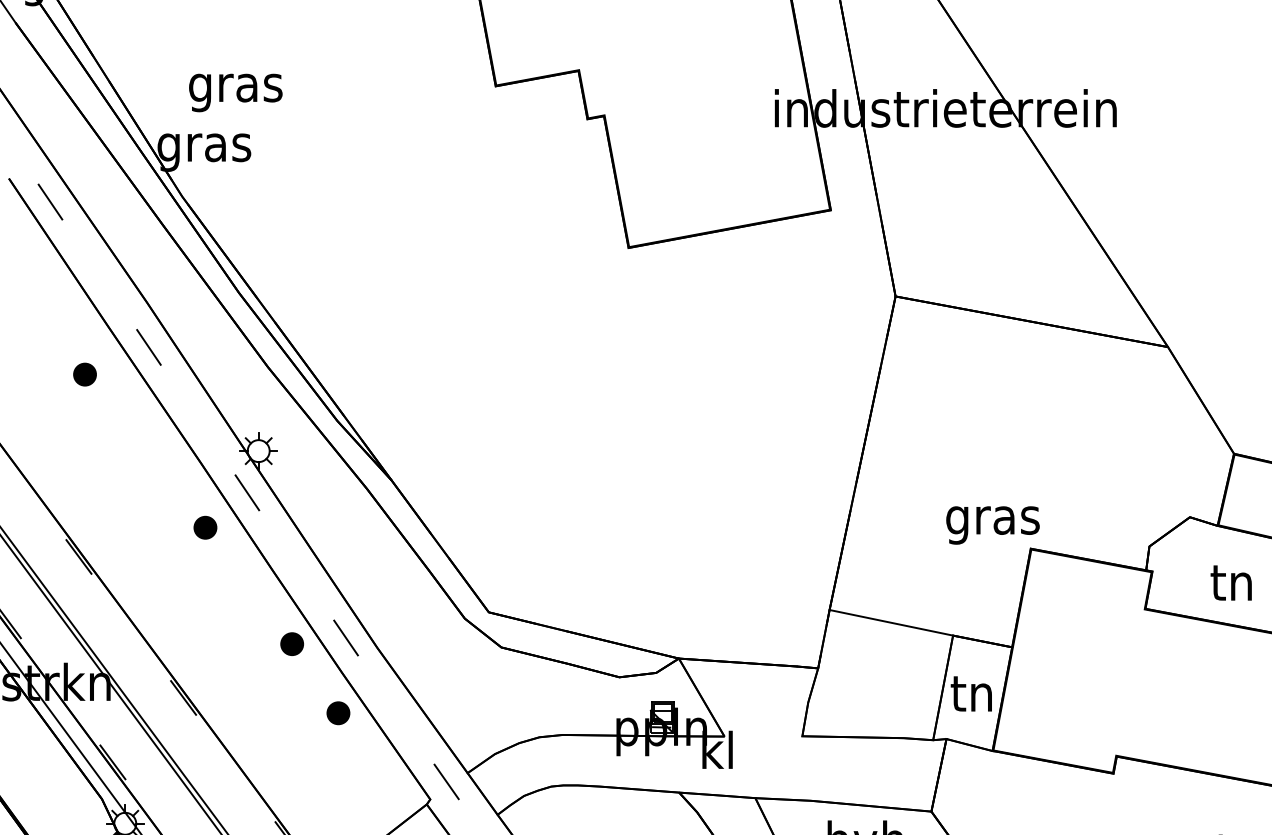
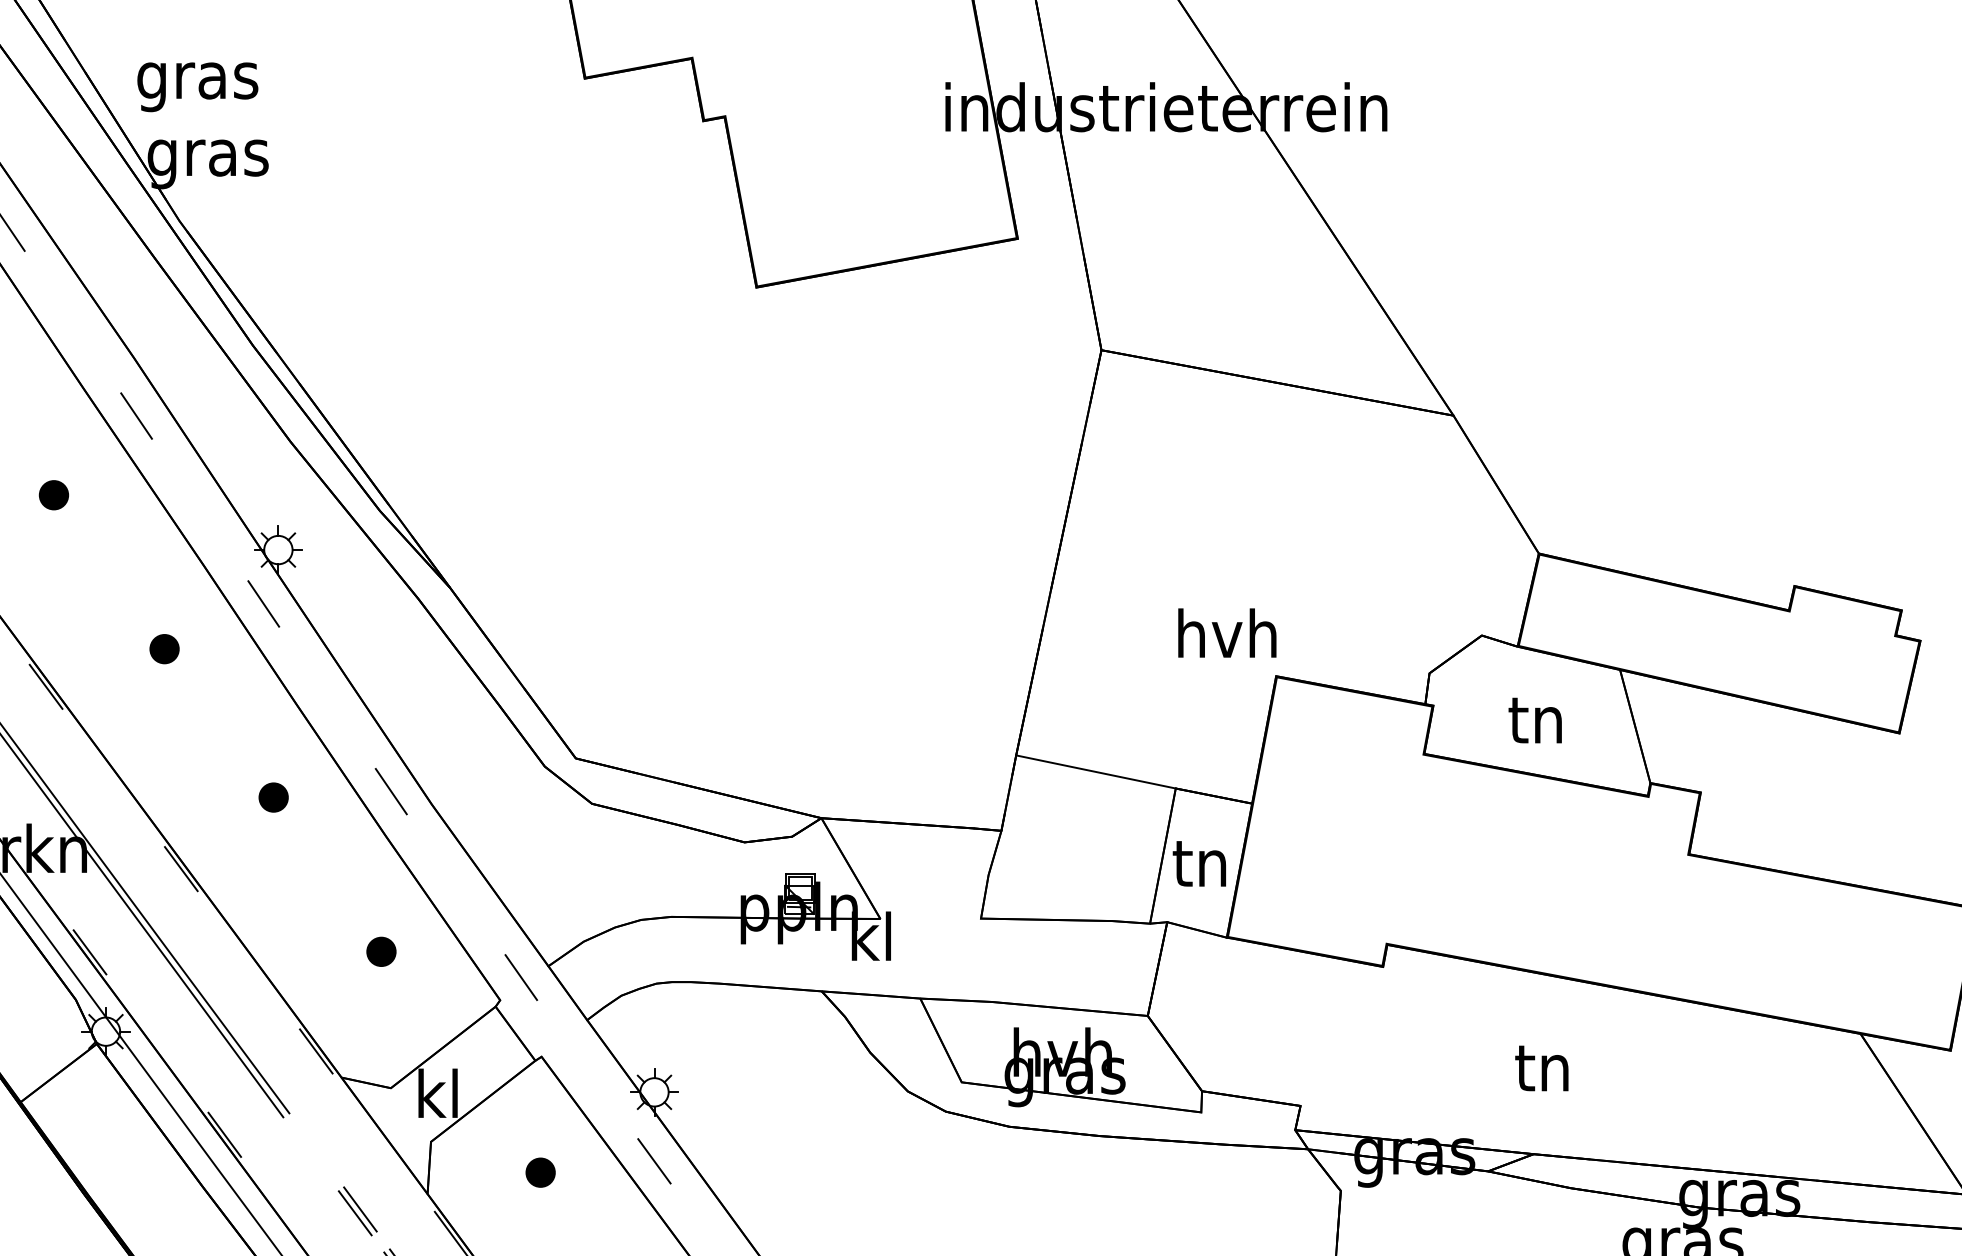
text: (235, 93) -> (197, 87), moved
part: (84, 374) -> (53, 495), moved
text: (992, 520) -> (1226, 639), gras -> hvh
part: (205, 528) -> (164, 649), moved
part: (292, 644) -> (273, 797), moved
part: (338, 712) -> (381, 951), moved

